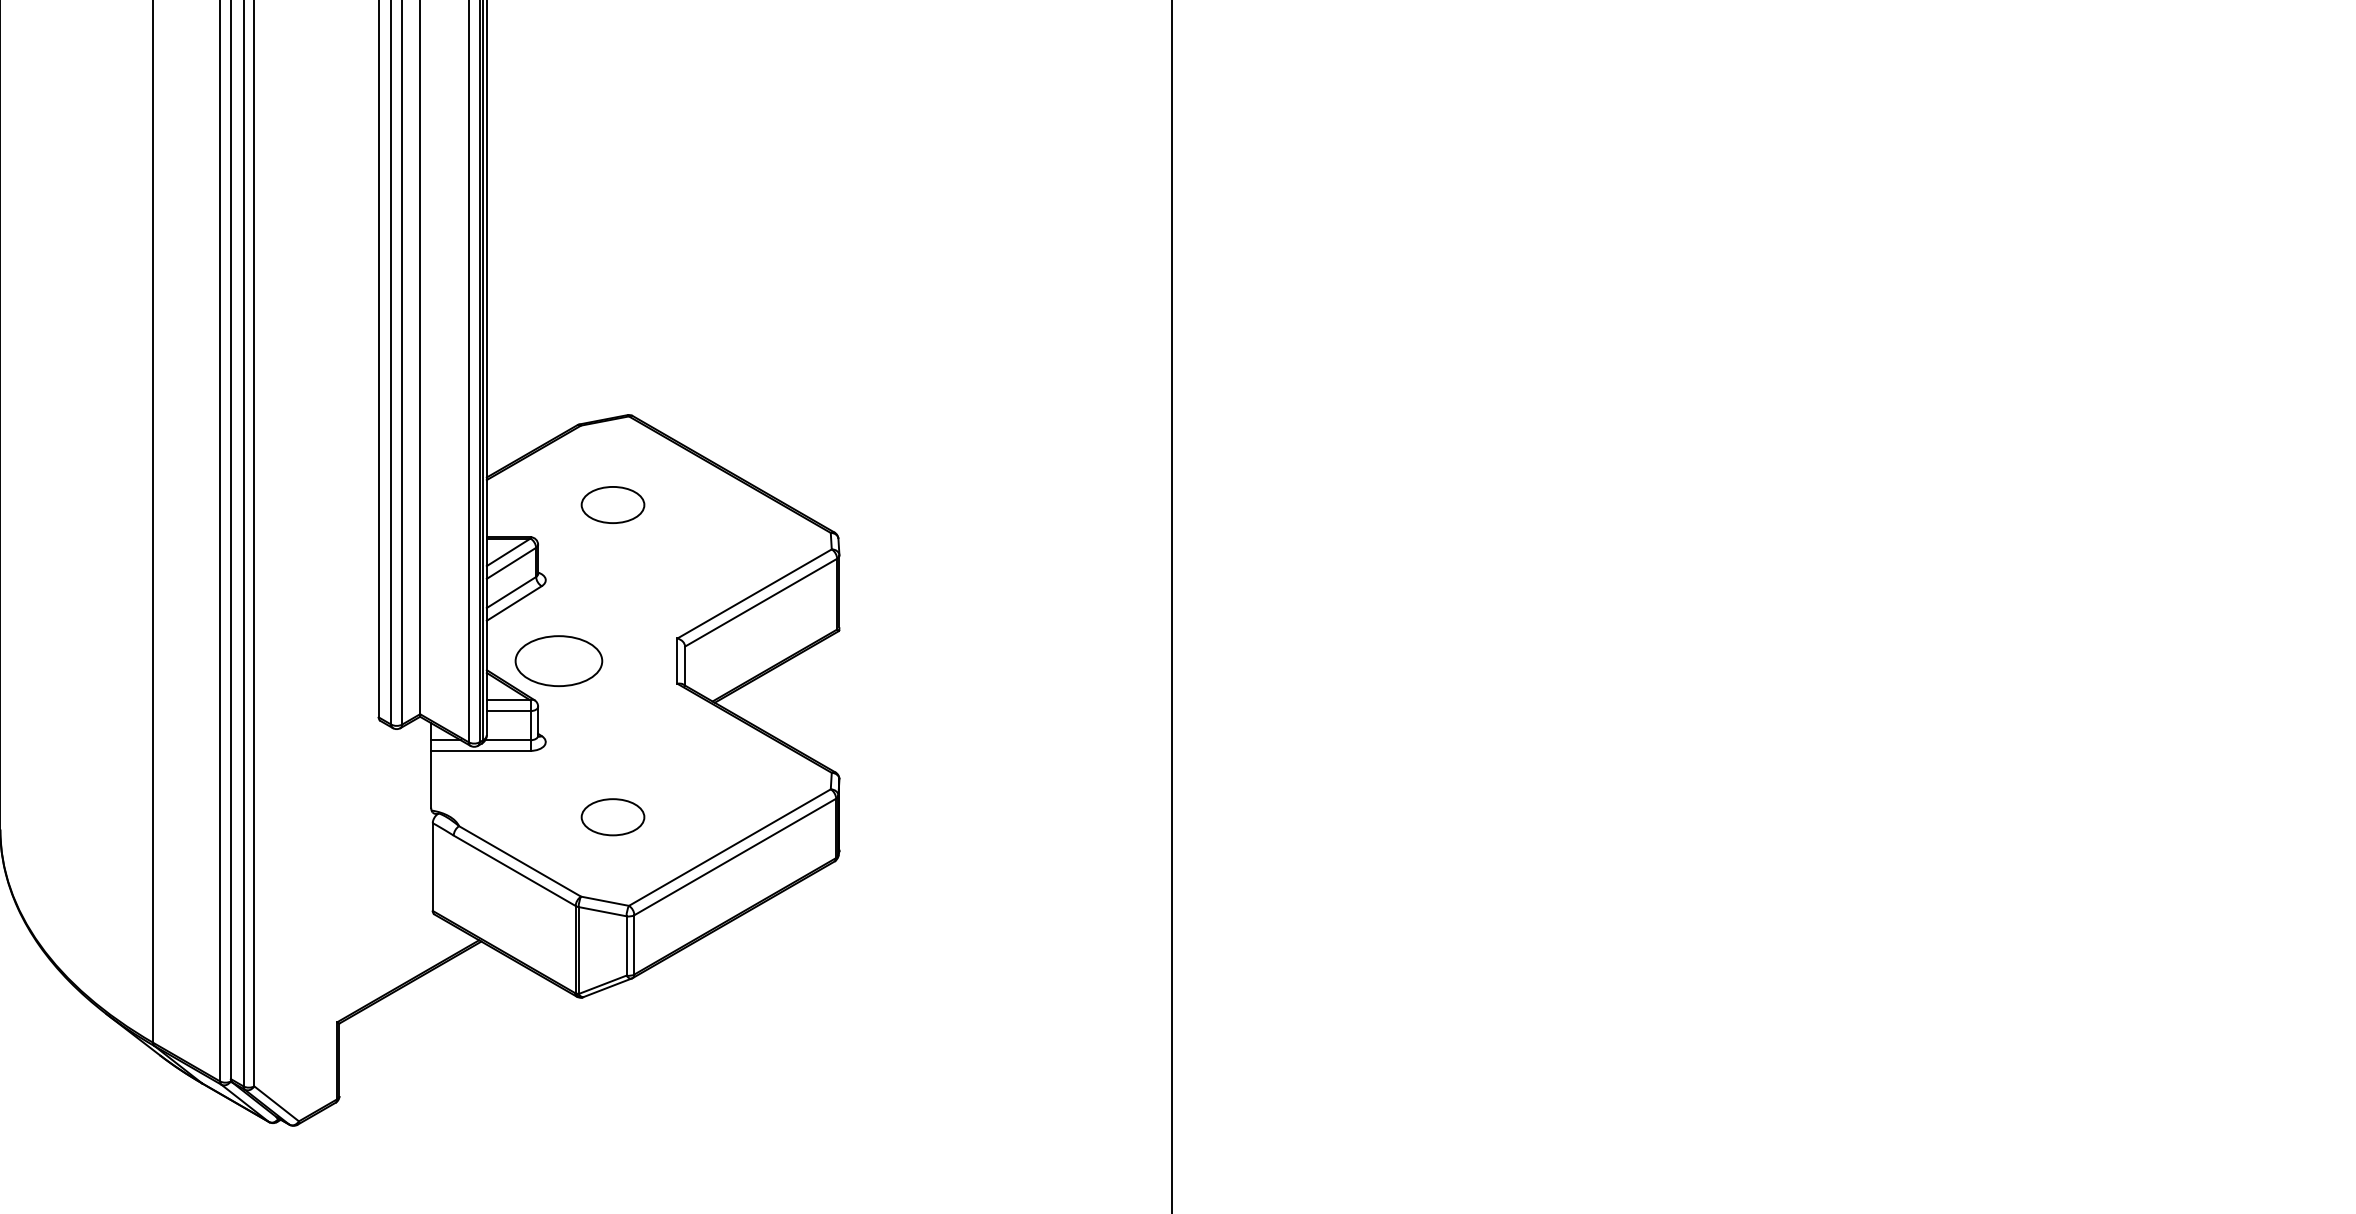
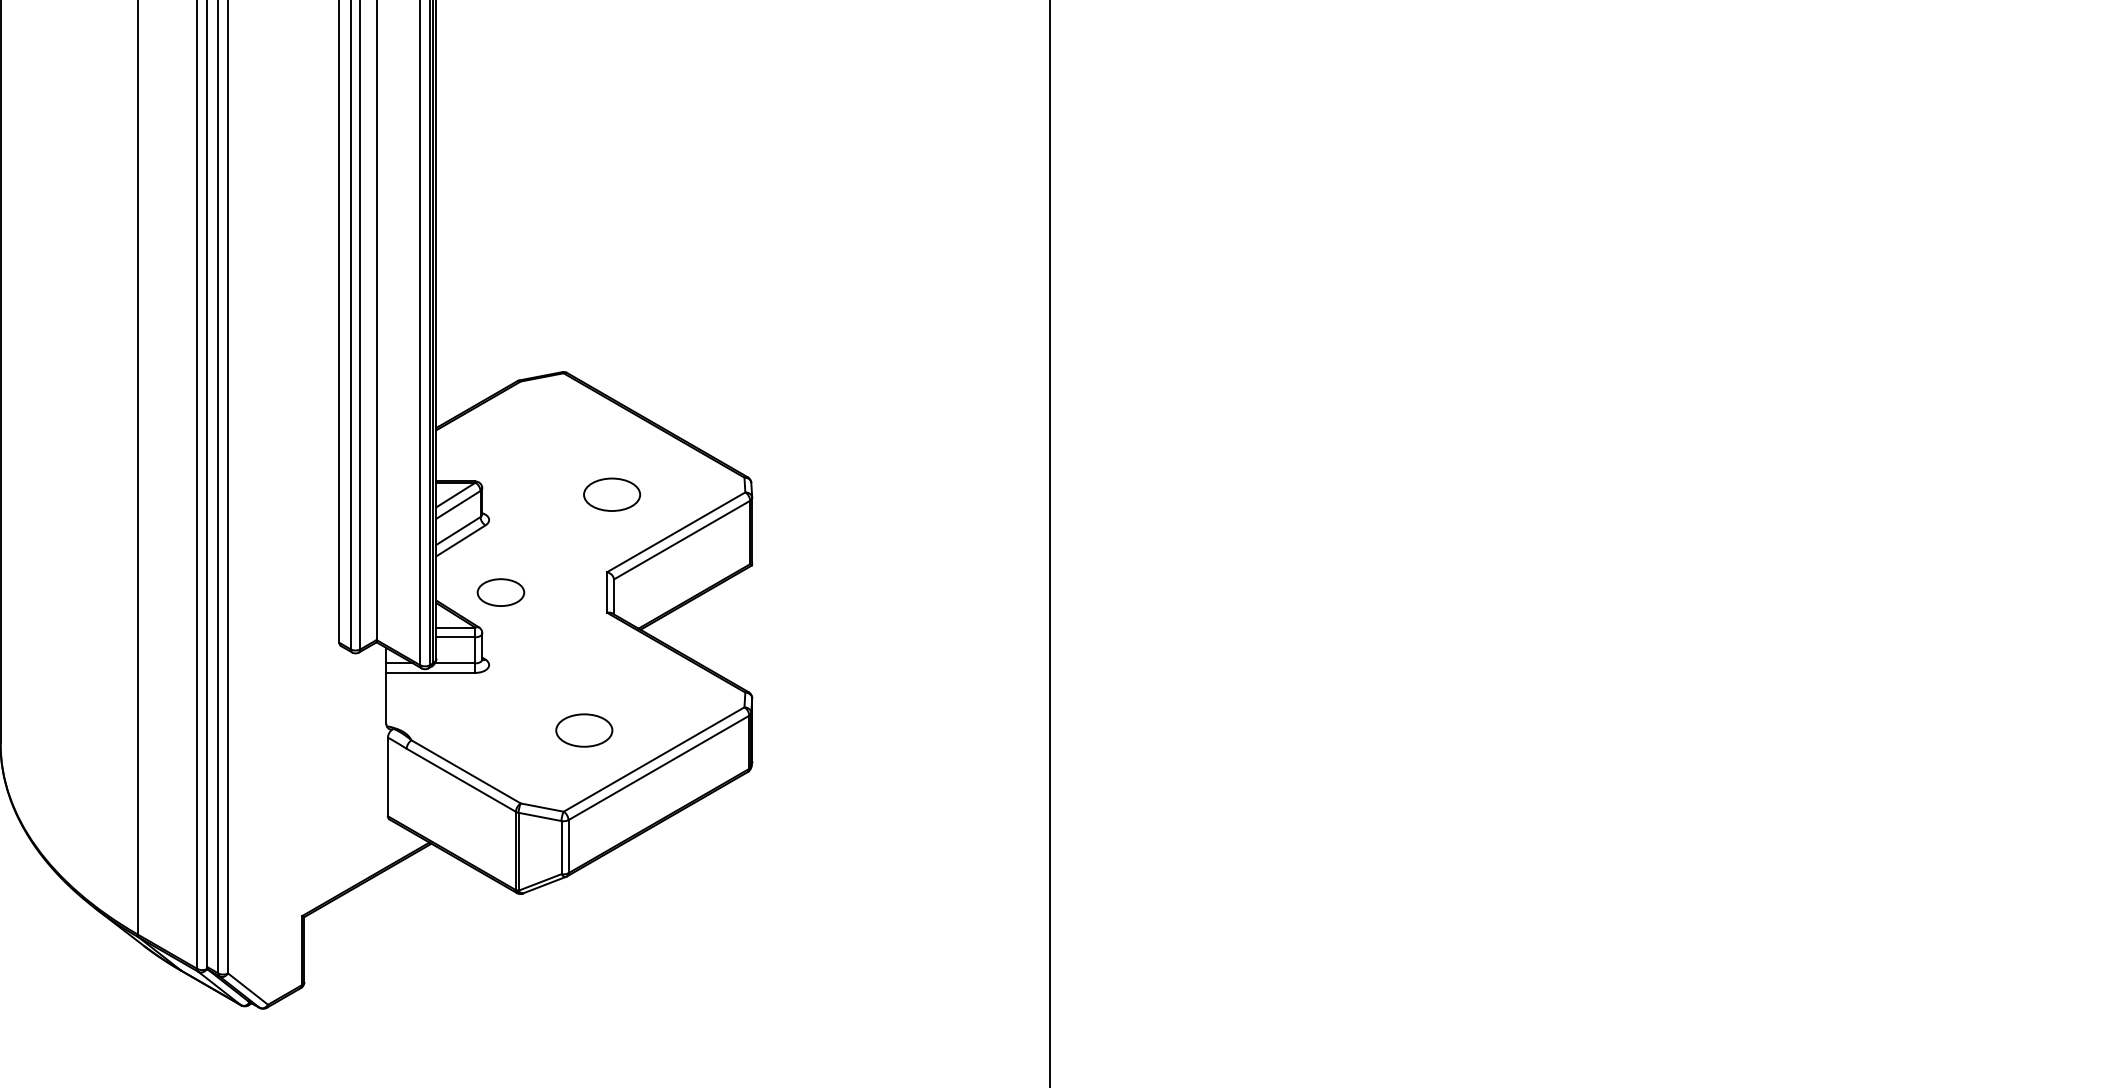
part: (612, 504) -> (611, 494), moved
part: (558, 661) -> (500, 592), size x0.6
part: (612, 817) -> (583, 730), moved

